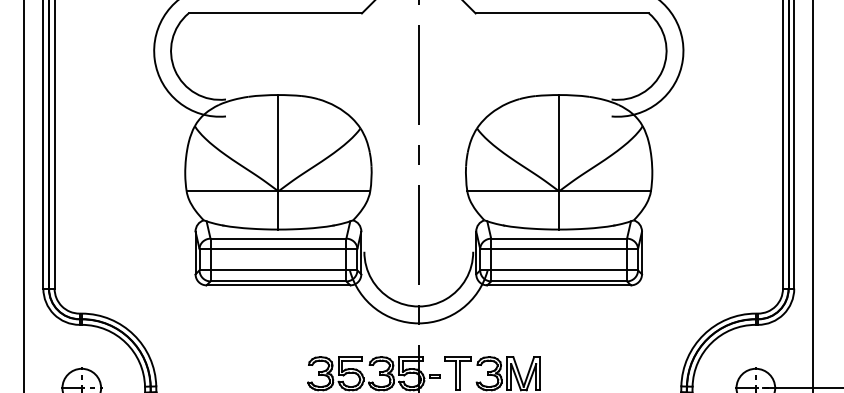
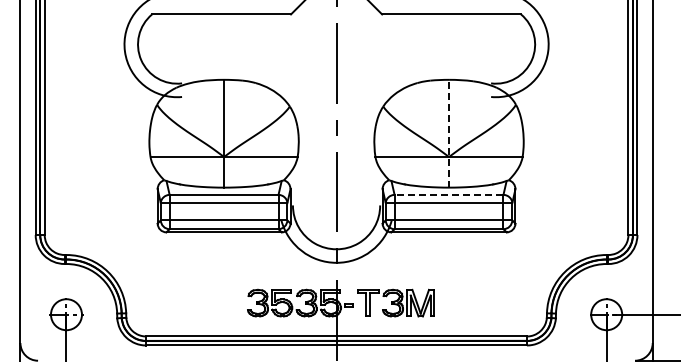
line: (559, 162) -> (449, 133), solid -> dashed
line: (558, 238) -> (448, 194), solid -> dashed

